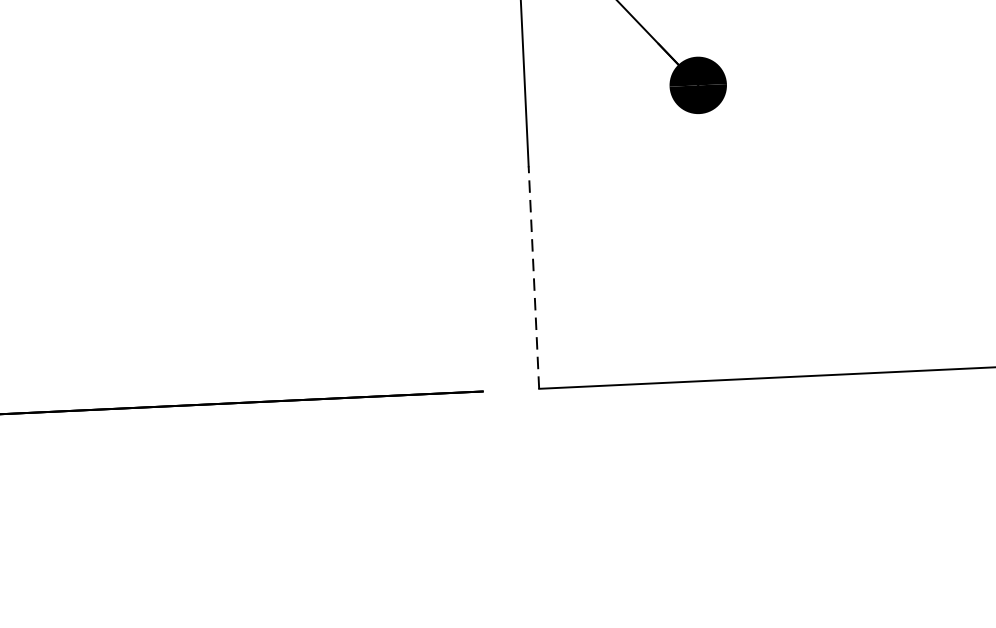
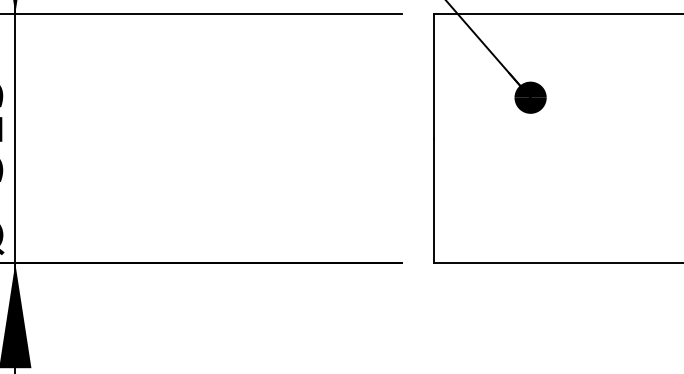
line: (533, 276) -> (433, 200), dashed -> solid

